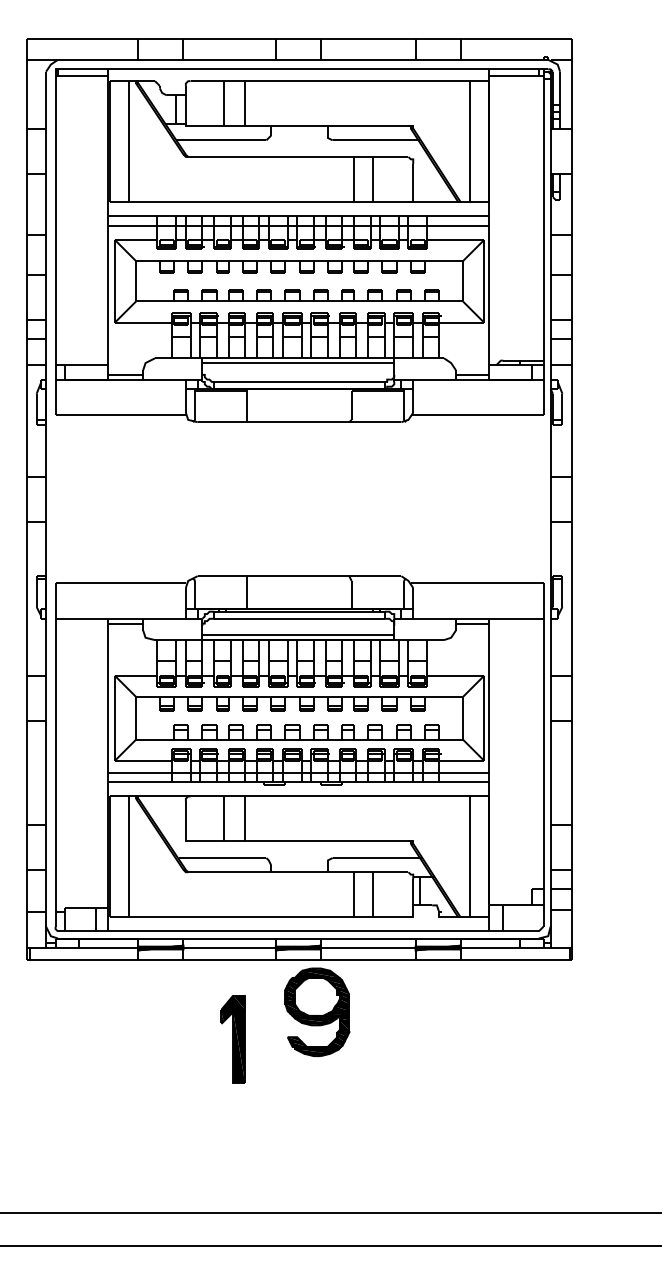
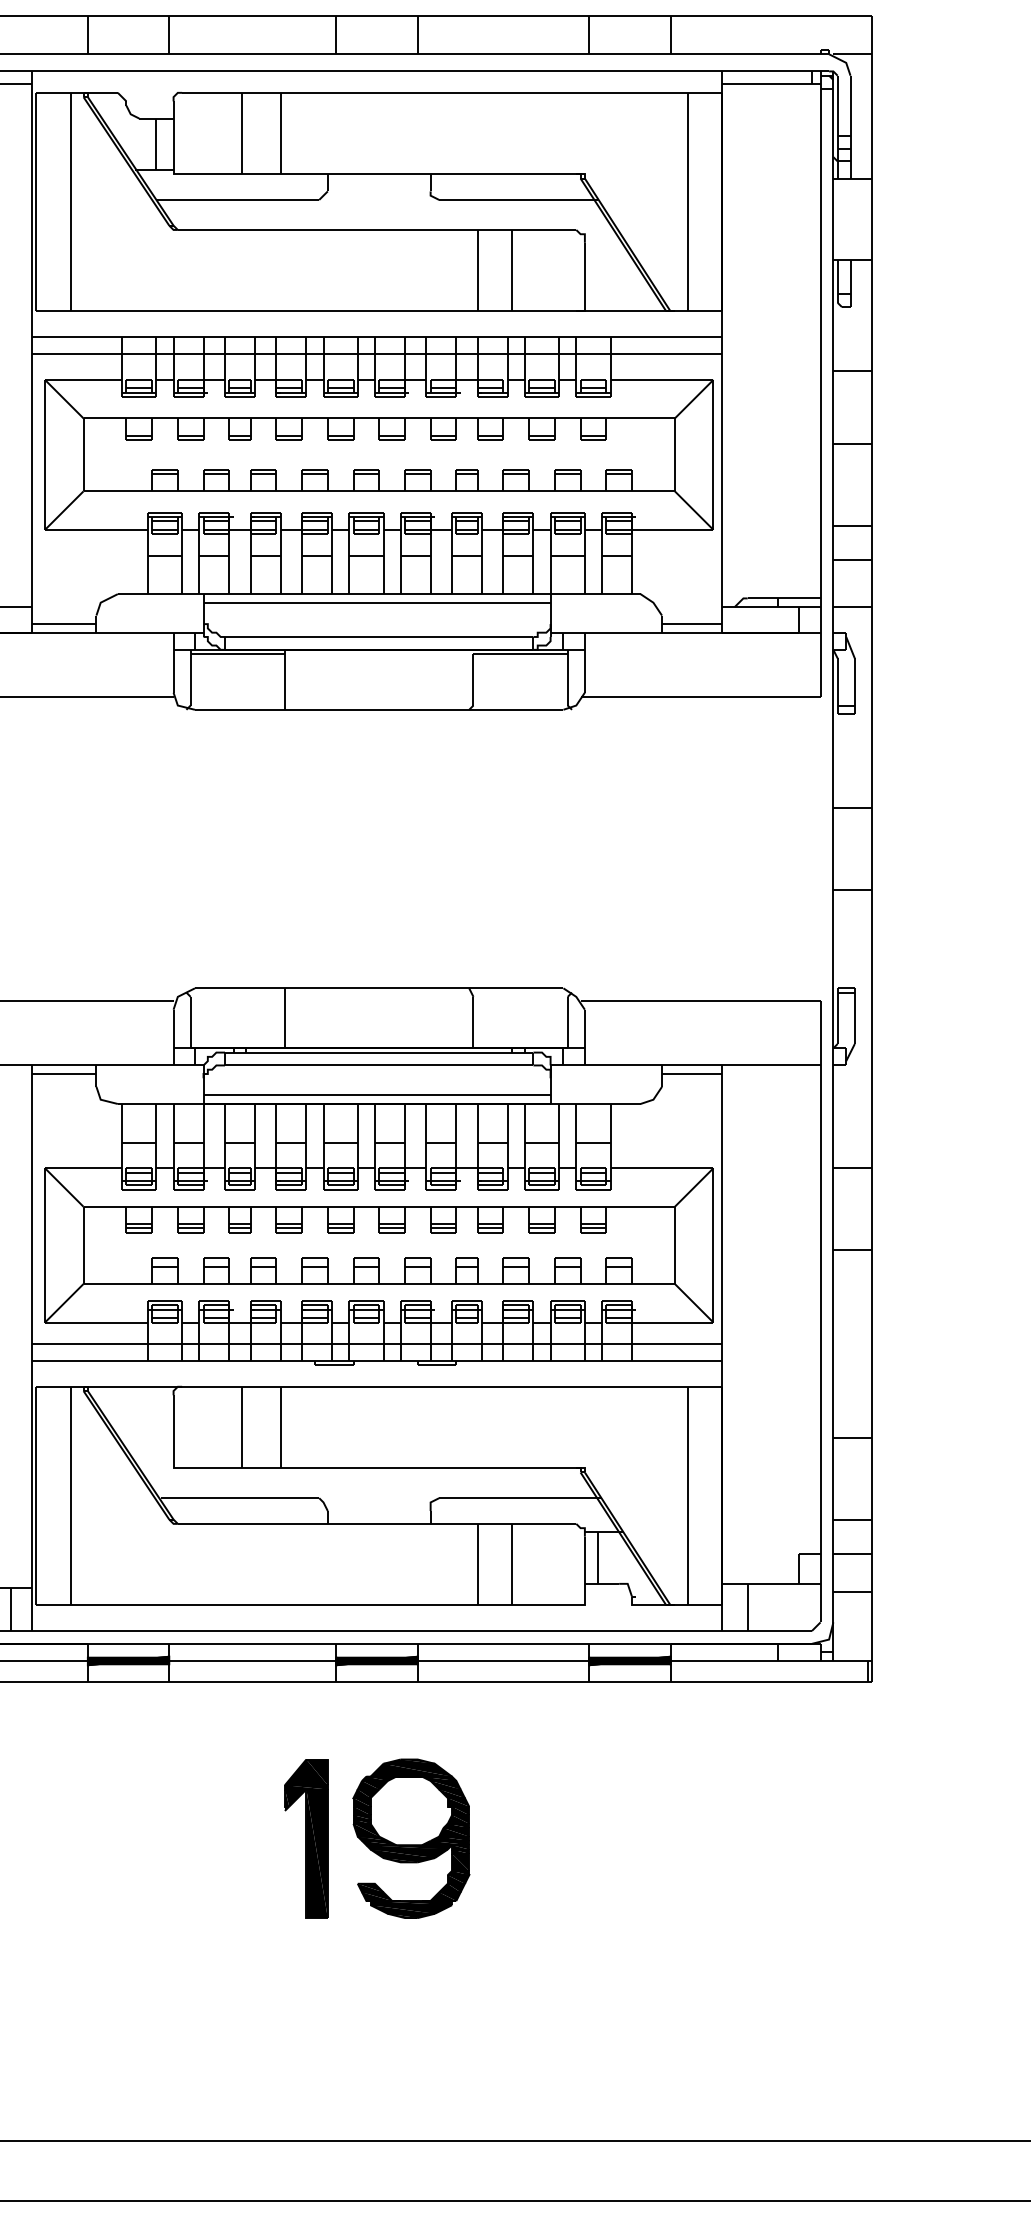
part: (317, 1011) -> (411, 1837), moved
part: (232, 1039) -> (304, 1839), moved

